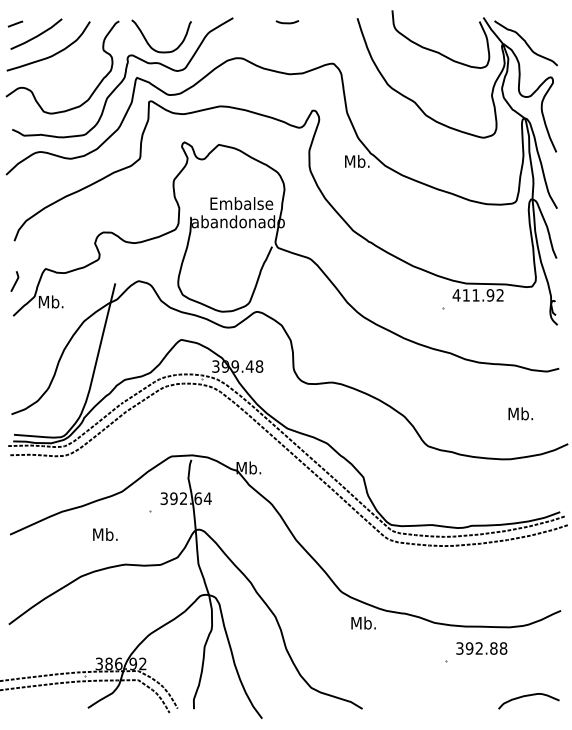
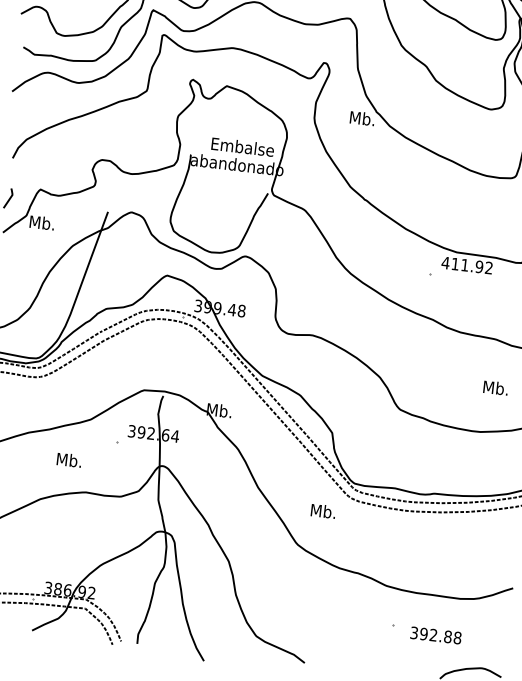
text: (363, 622) -> (323, 510), moved
text: (481, 648) -> (435, 635), moved

